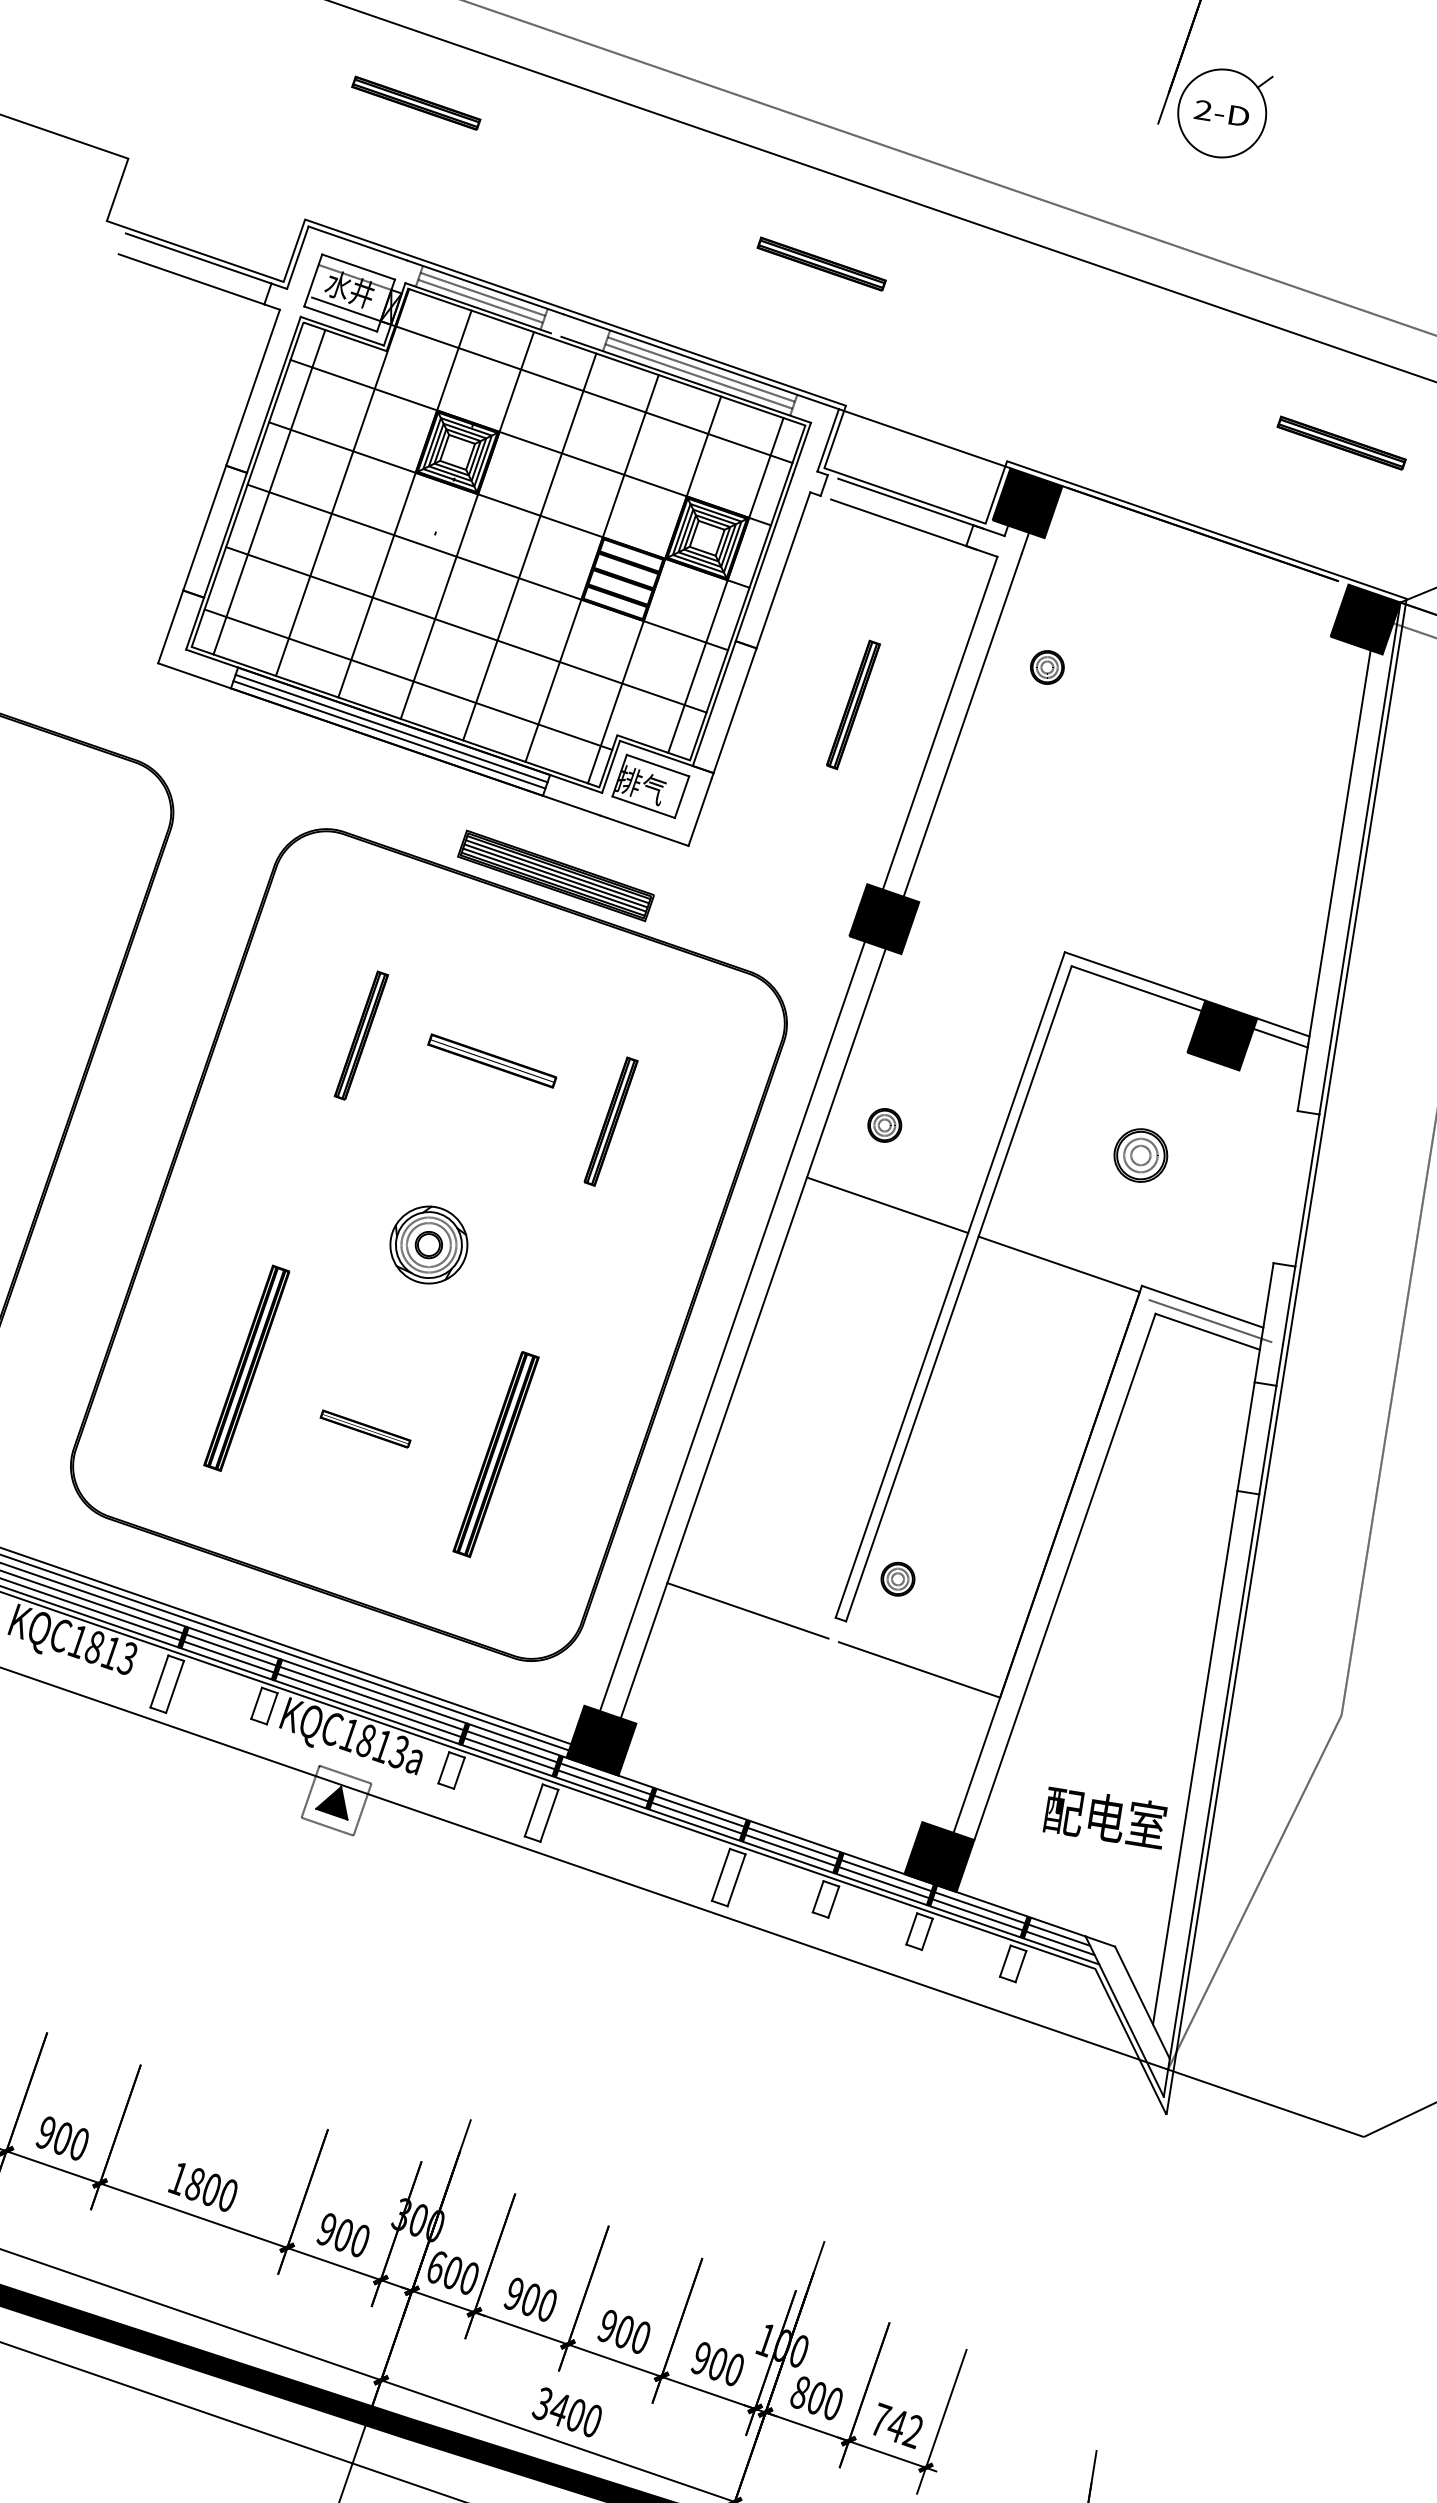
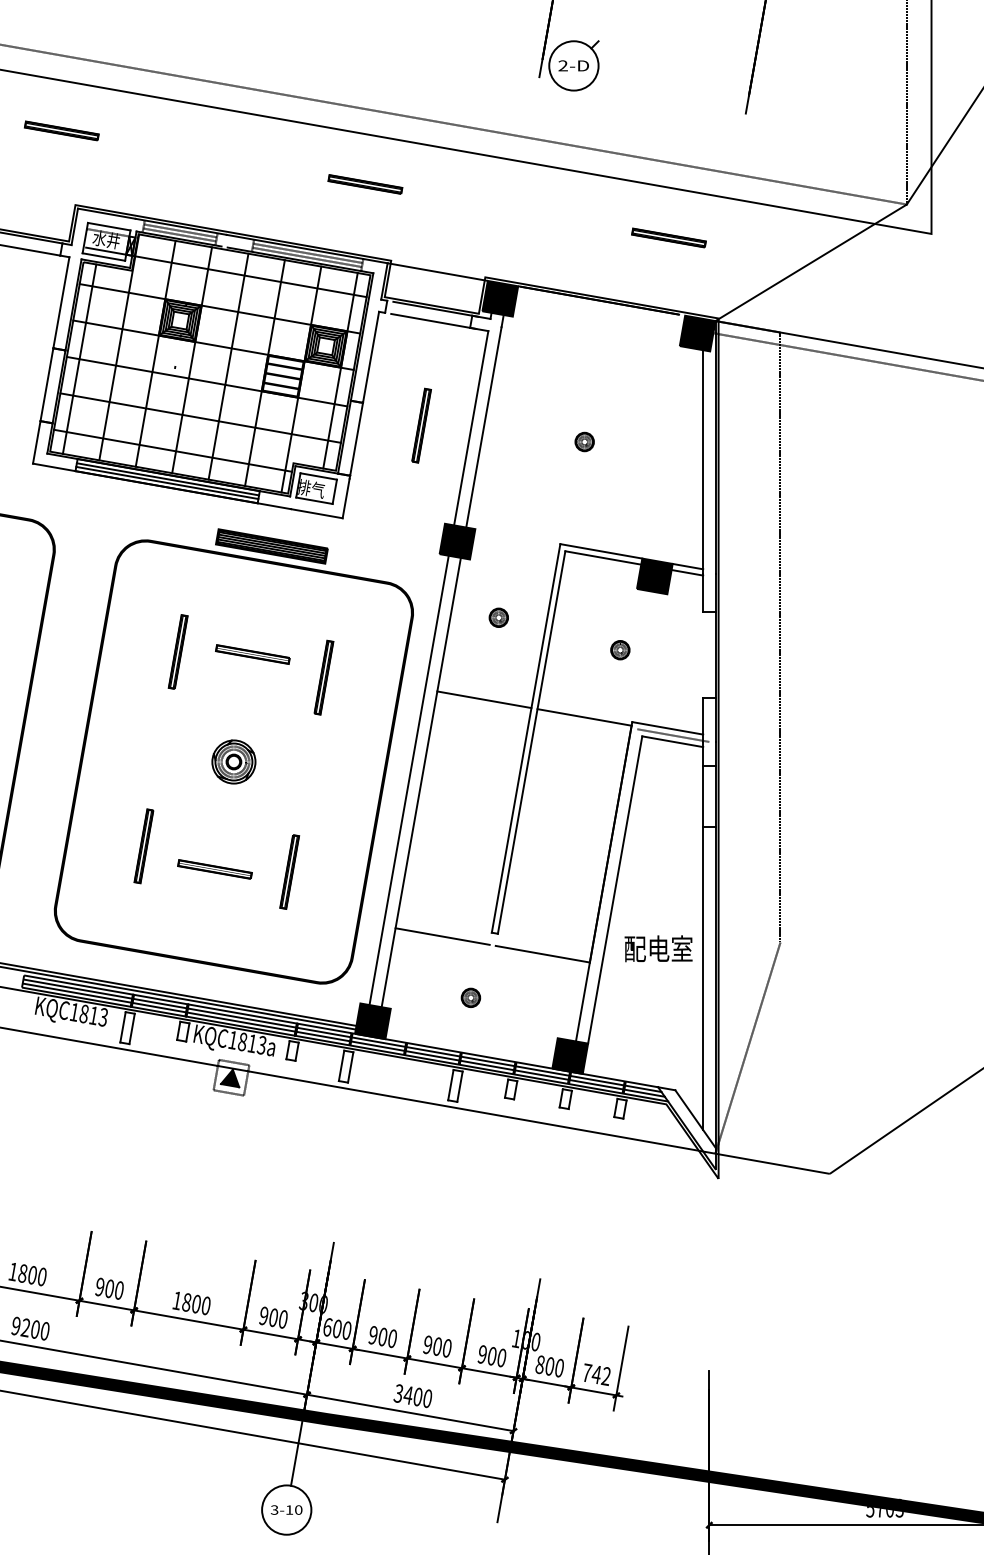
part: (415, 102) -> (61, 130), moved
part: (1047, 666) -> (584, 441), moved
part: (884, 1124) -> (498, 617), moved
part: (1141, 1156) -> (620, 650), size x0.62
part: (246, 1368) -> (143, 846), size x0.62
part: (364, 1429) -> (214, 869), size x1.43
part: (496, 1453) -> (289, 871), size x0.62
part: (897, 1578) -> (470, 997), moved
text: (1105, 1817) -> (658, 948), moved

